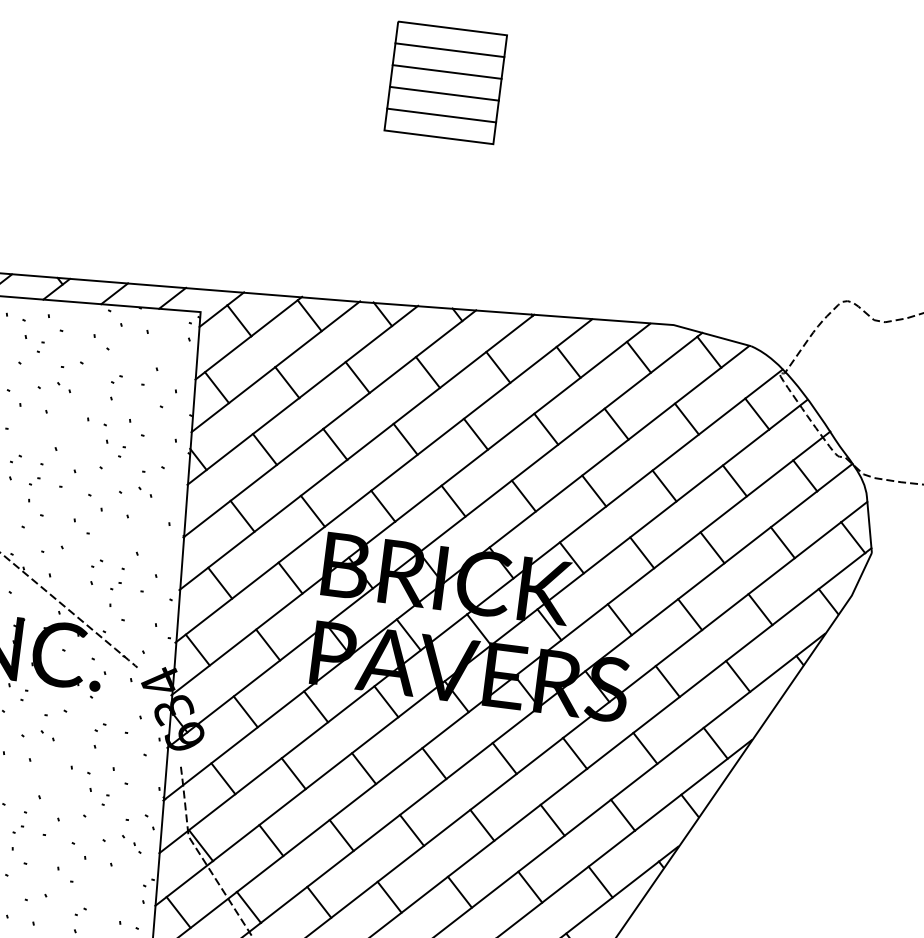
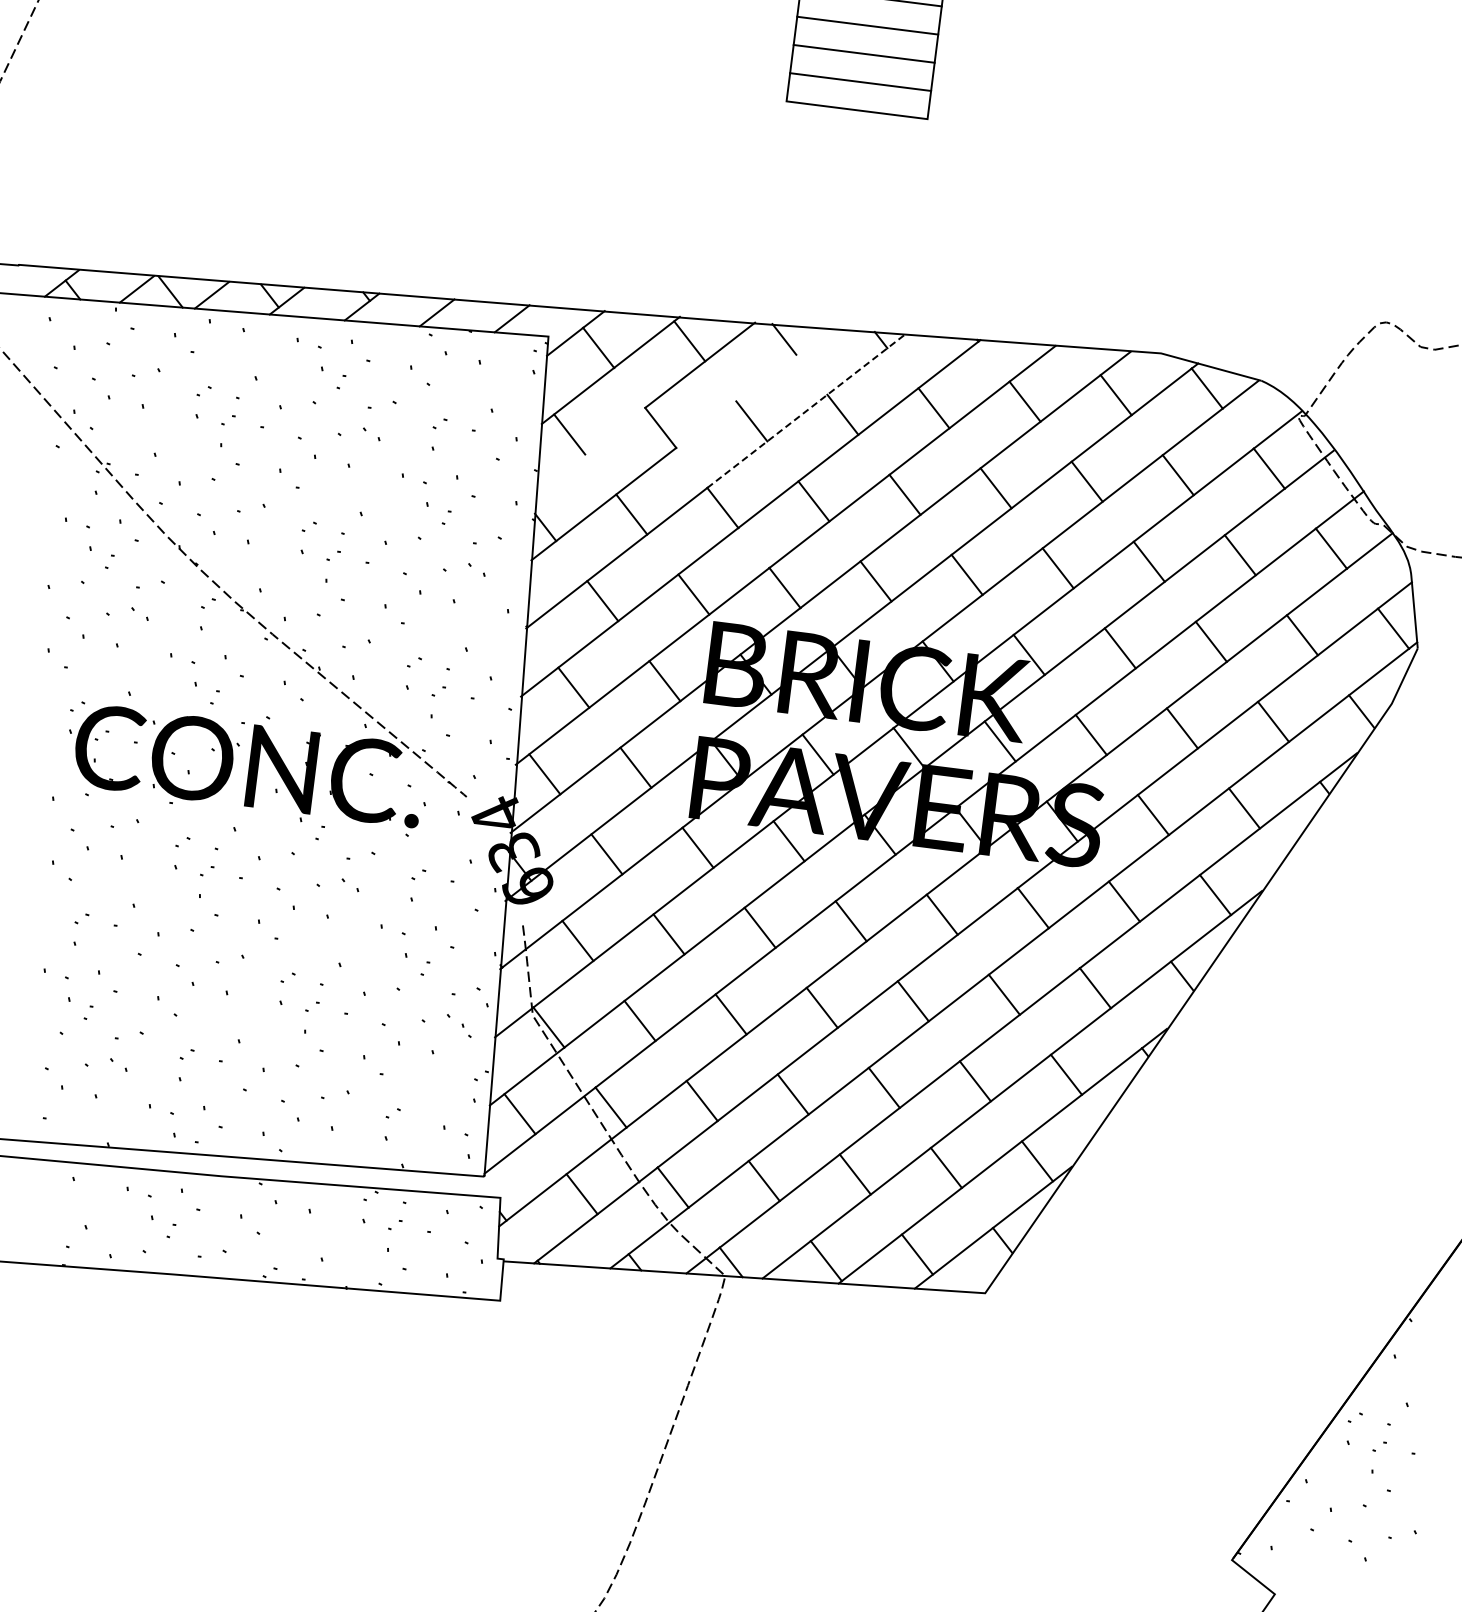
line: (358, 351) -> (753, 387), removed
line: (399, 369) -> (806, 410), solid -> dashed
line: (233, 399) -> (590, 449), removed

